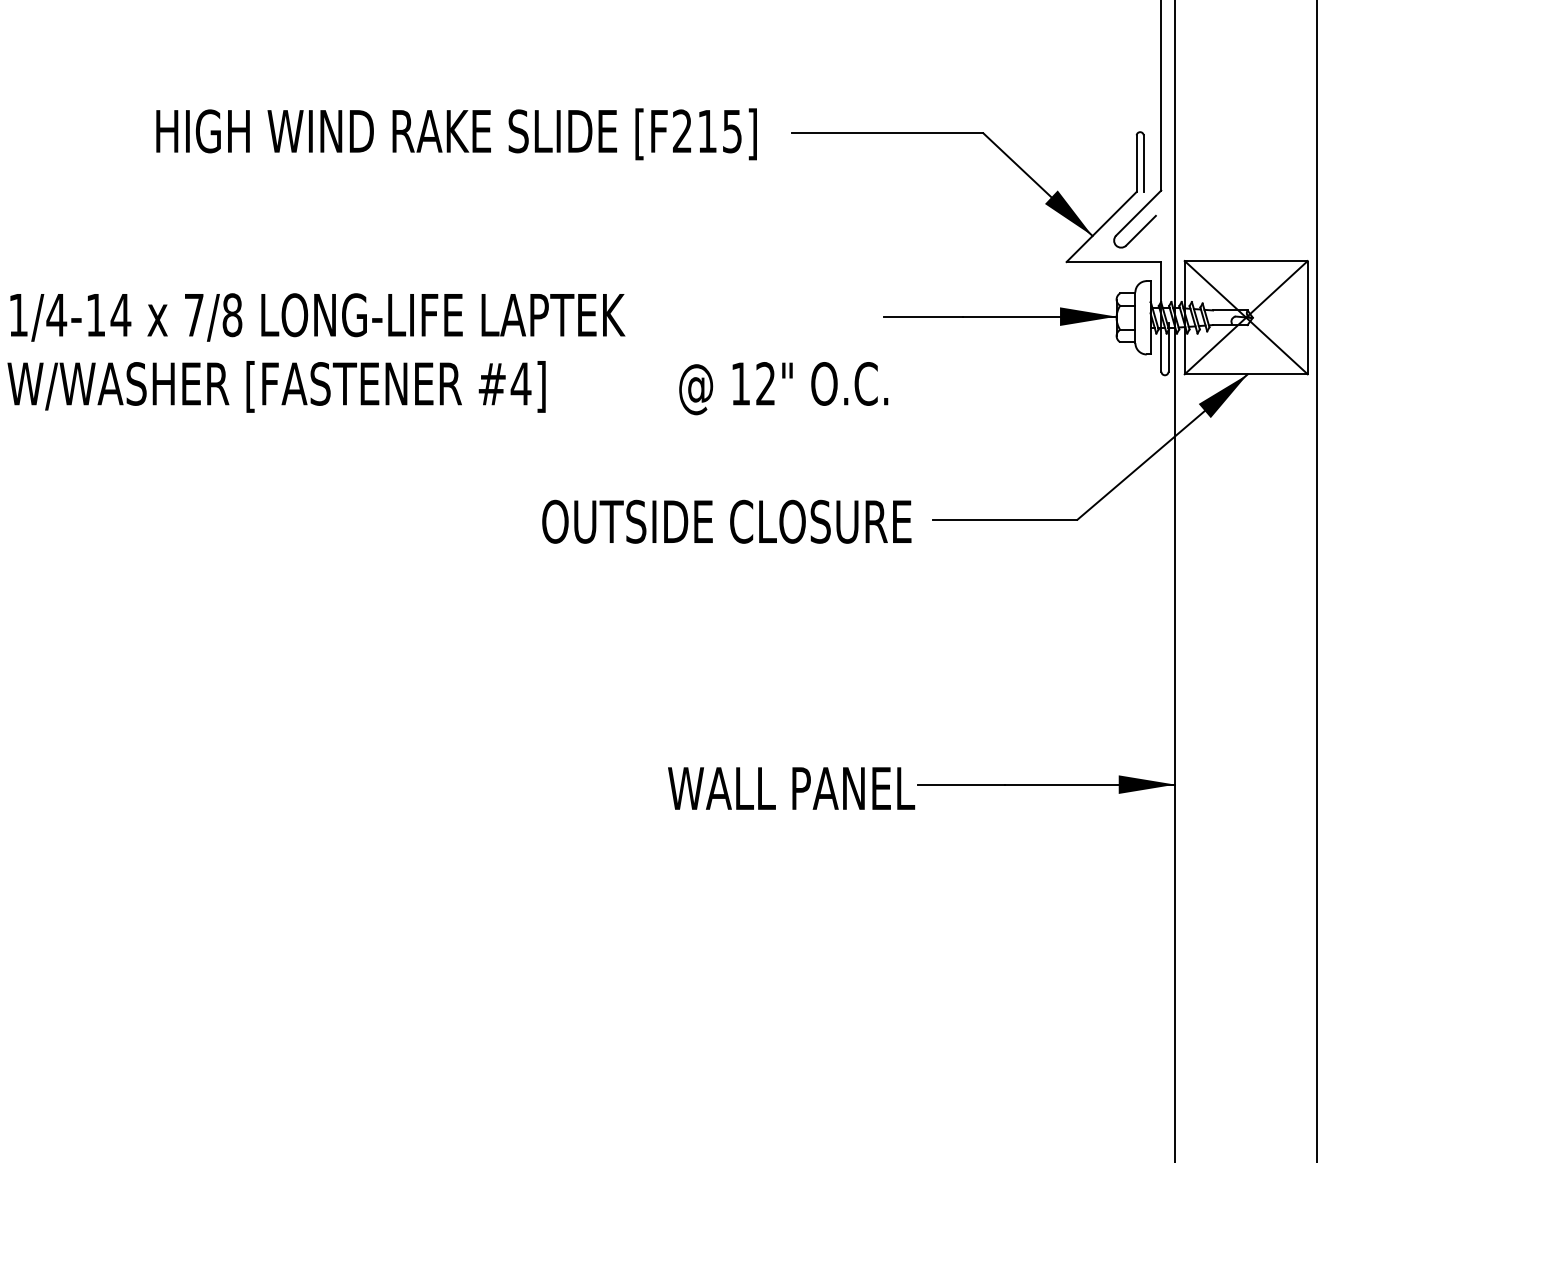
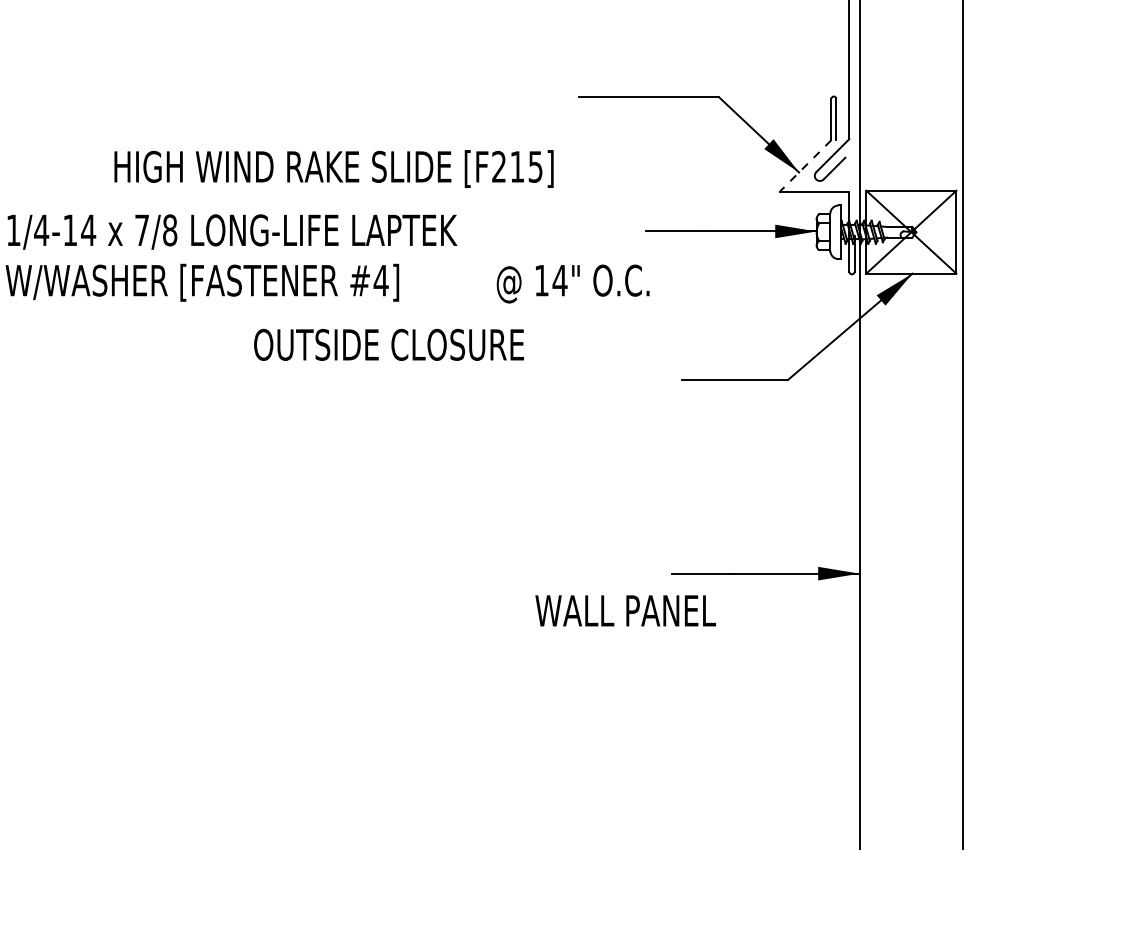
text: (456, 134) -> (333, 169), moved
line: (1101, 227) -> (805, 166), solid -> dashed
text: (765, 383) -> (559, 280), 12" -> 14"
text: (726, 521) -> (388, 344), moved
text: (791, 788) -> (625, 610), moved

